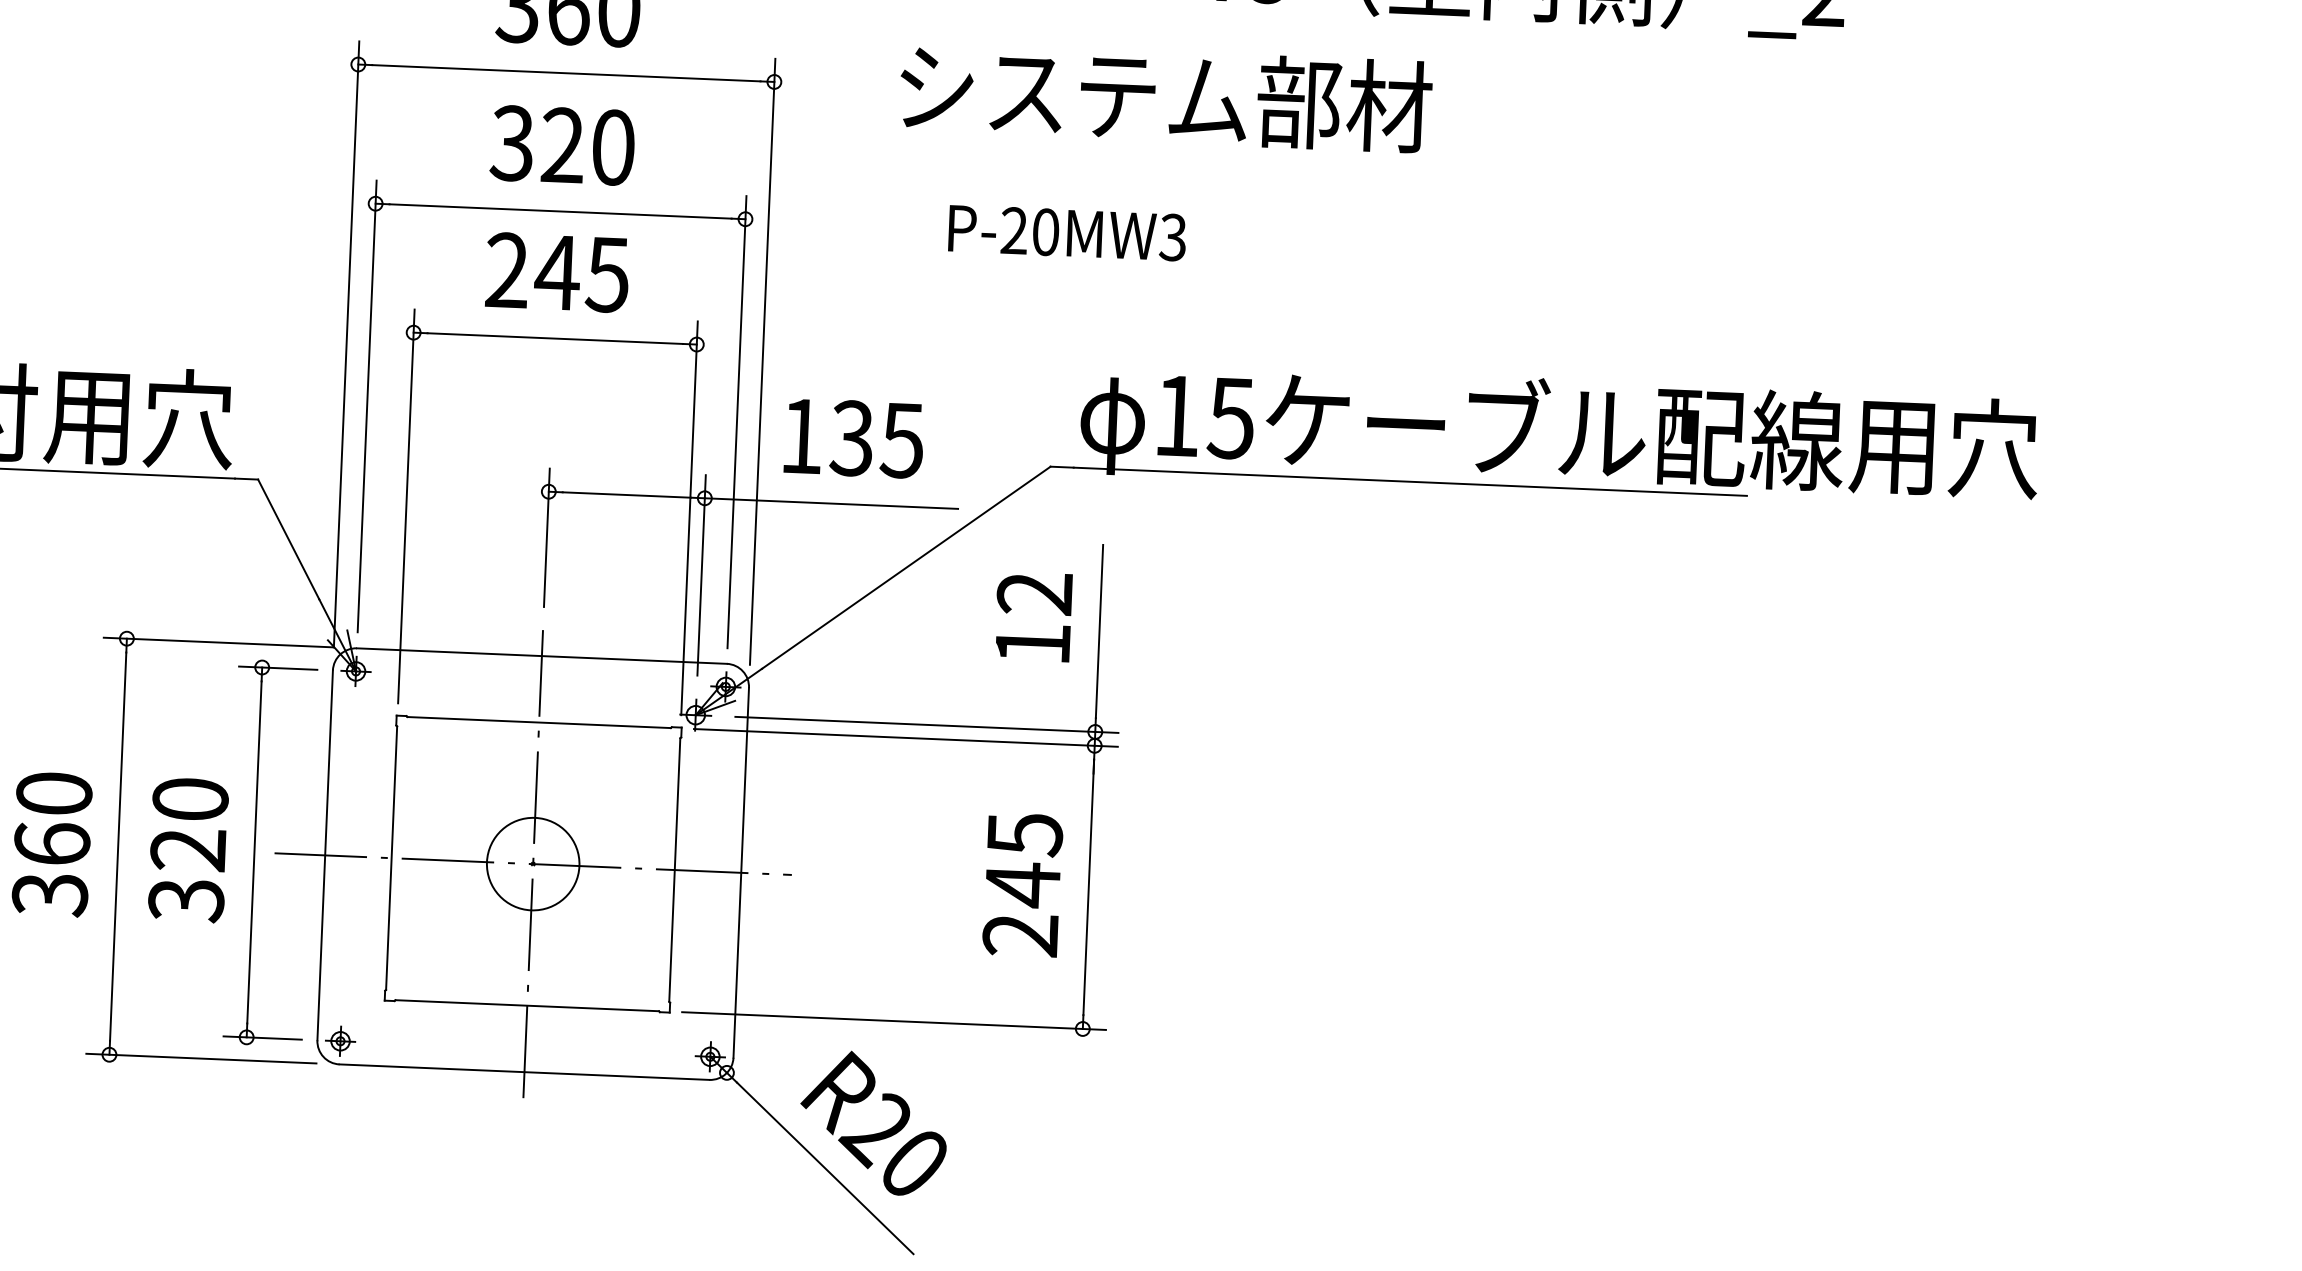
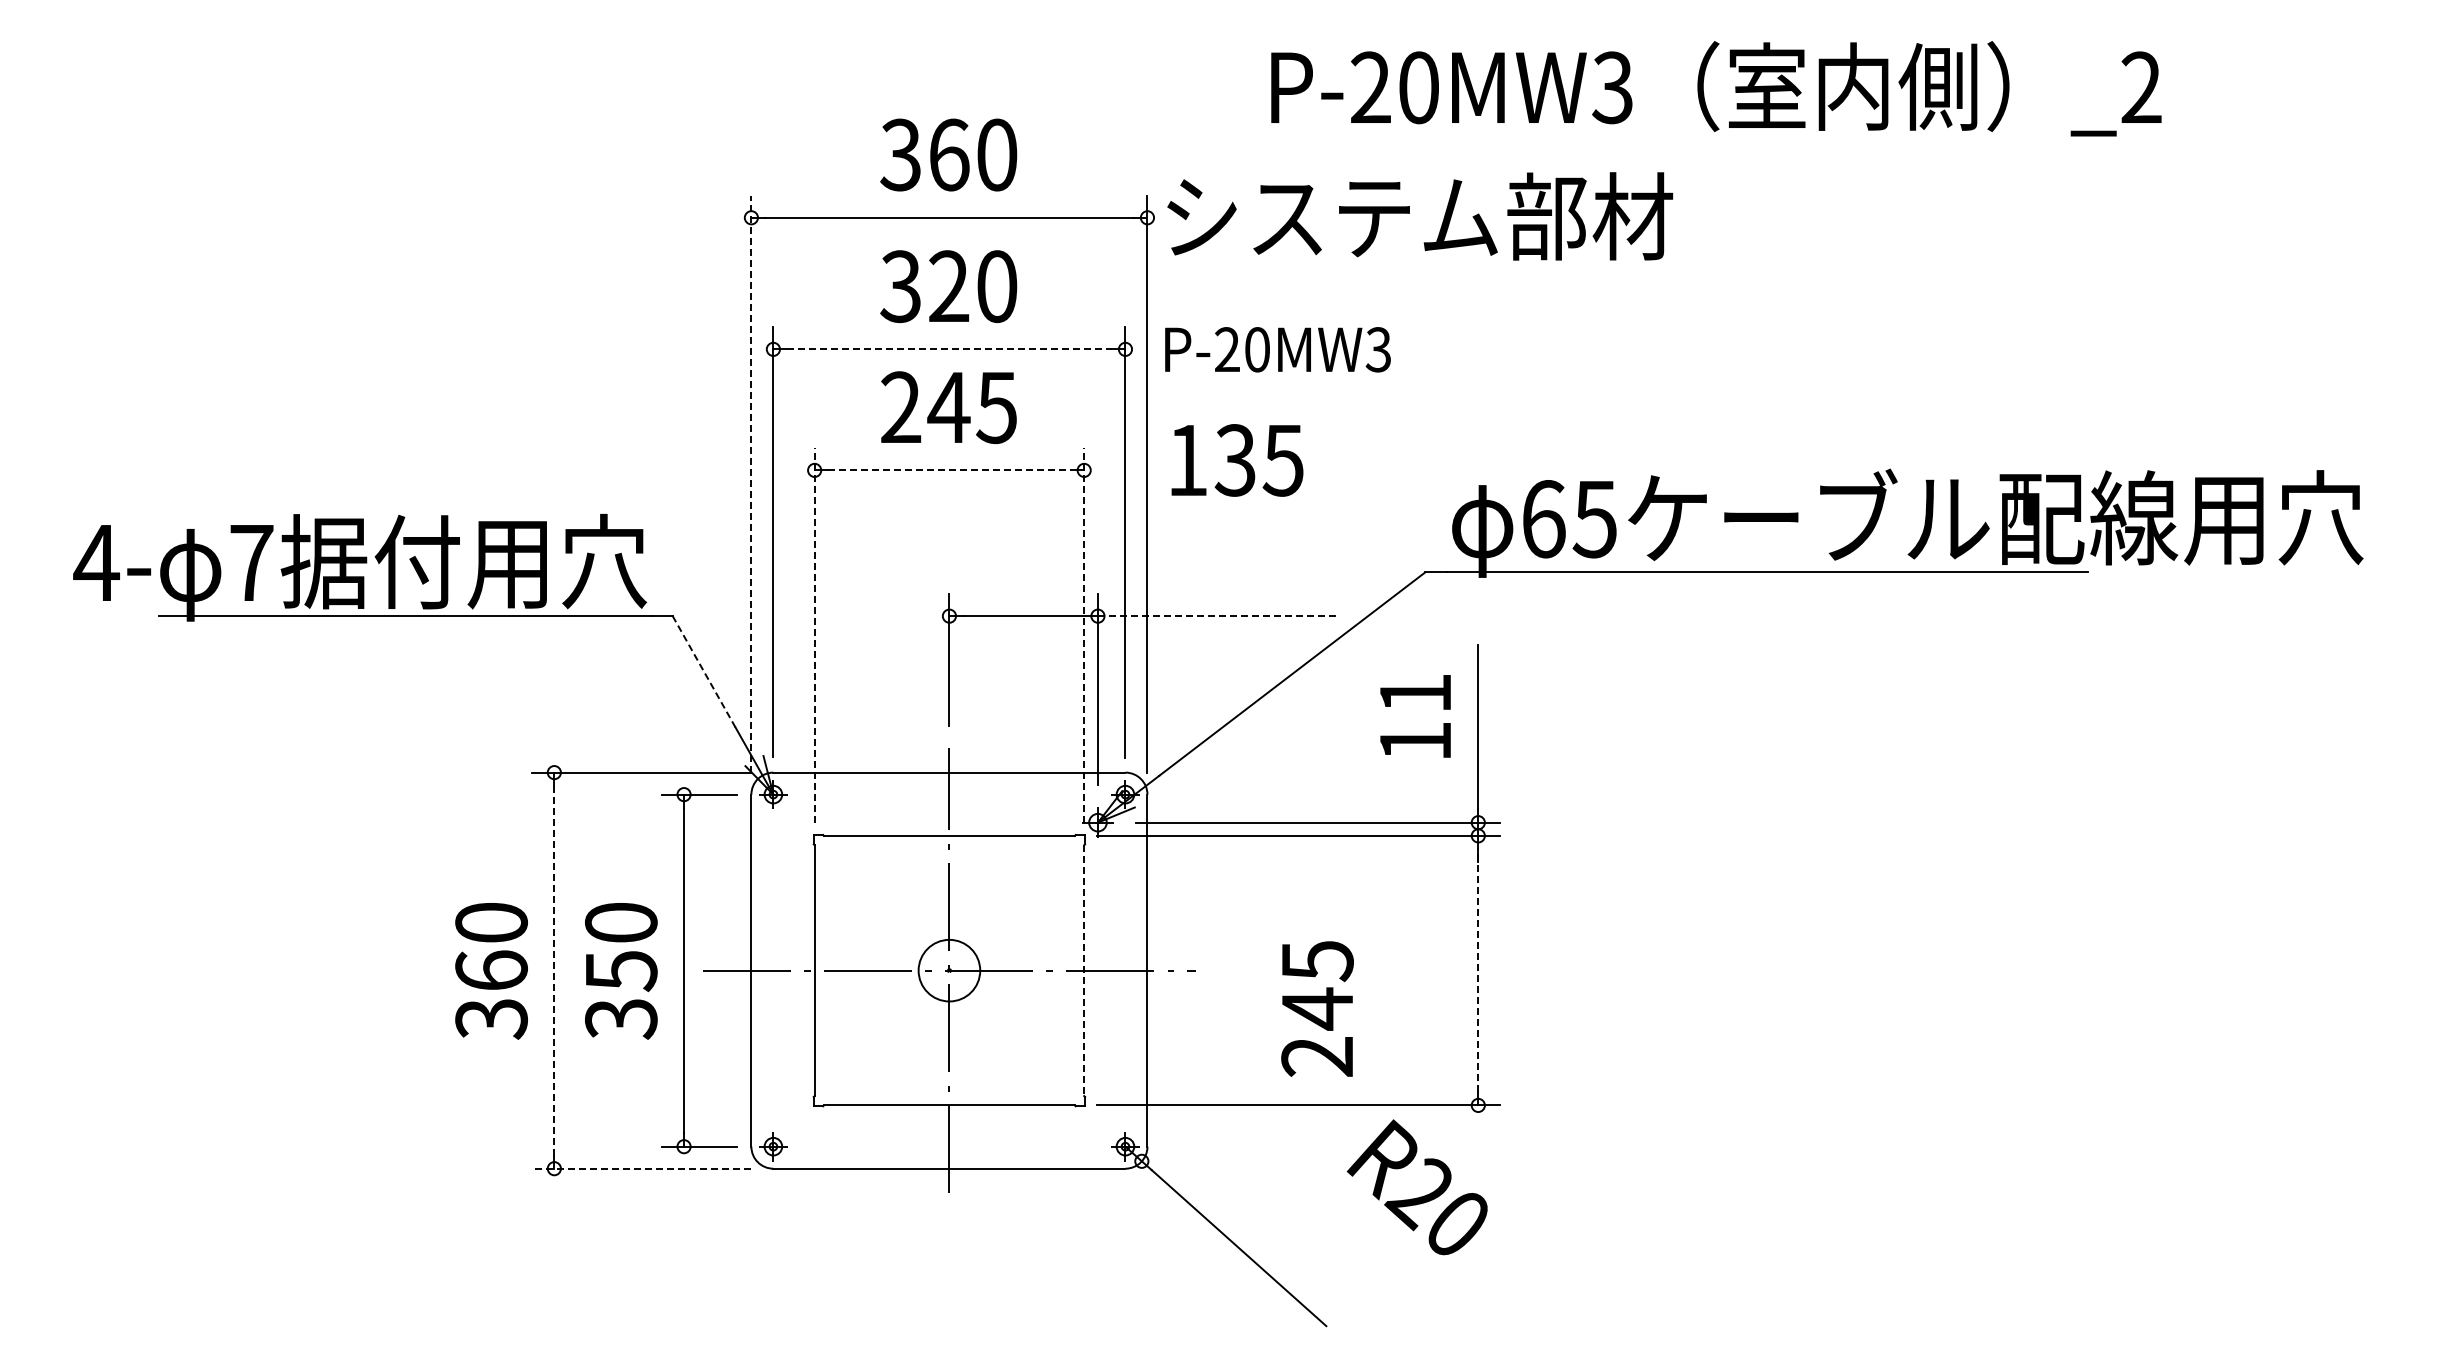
text: (1166, 97) -> (1420, 216), moved
line: (560, 211) -> (949, 349), solid -> dashed
text: (1066, 232) -> (1277, 349), moved
line: (555, 338) -> (949, 470), solid -> dashed
line: (346, 343) -> (751, 483), solid -> dashed
text: (1178, 416) -> (1544, 519), 15 -> 65
text: (854, 438) -> (1237, 460), moved
line: (831, 503) -> (1218, 616), solid -> dashed
line: (406, 506) -> (814, 635), solid -> dashed
line: (689, 517) -> (1084, 635), solid -> dashed
line: (289, 539) -> (704, 671), solid -> dashed
text: (1033, 593) -> (1414, 693), 12 -> 11
line: (118, 846) -> (554, 970), solid -> dashed
text: (188, 850) -> (621, 971), 320 -> 350
circle: (533, 863) -> (949, 970), size x0.7
line: (675, 870) -> (1084, 971), solid -> dashed
text: (1022, 884) -> (1317, 1008), moved
line: (1088, 887) -> (1478, 970), solid -> dashed
line: (201, 1058) -> (641, 1168), solid -> dashed
text: (872, 1123) -> (1416, 1187), moved

